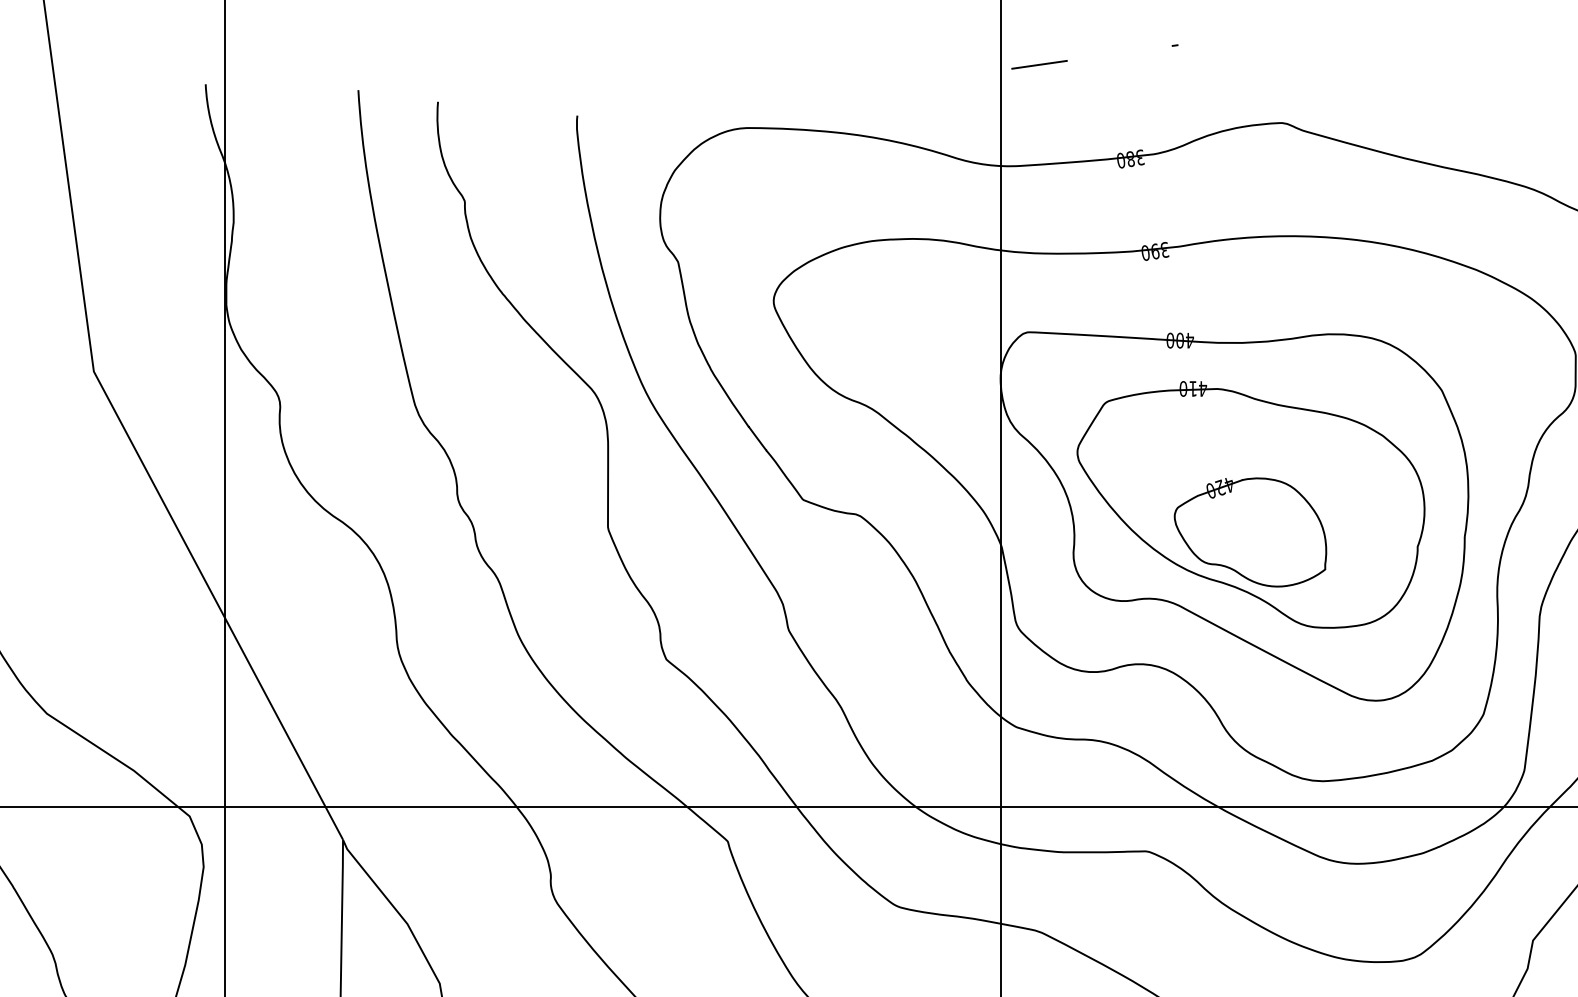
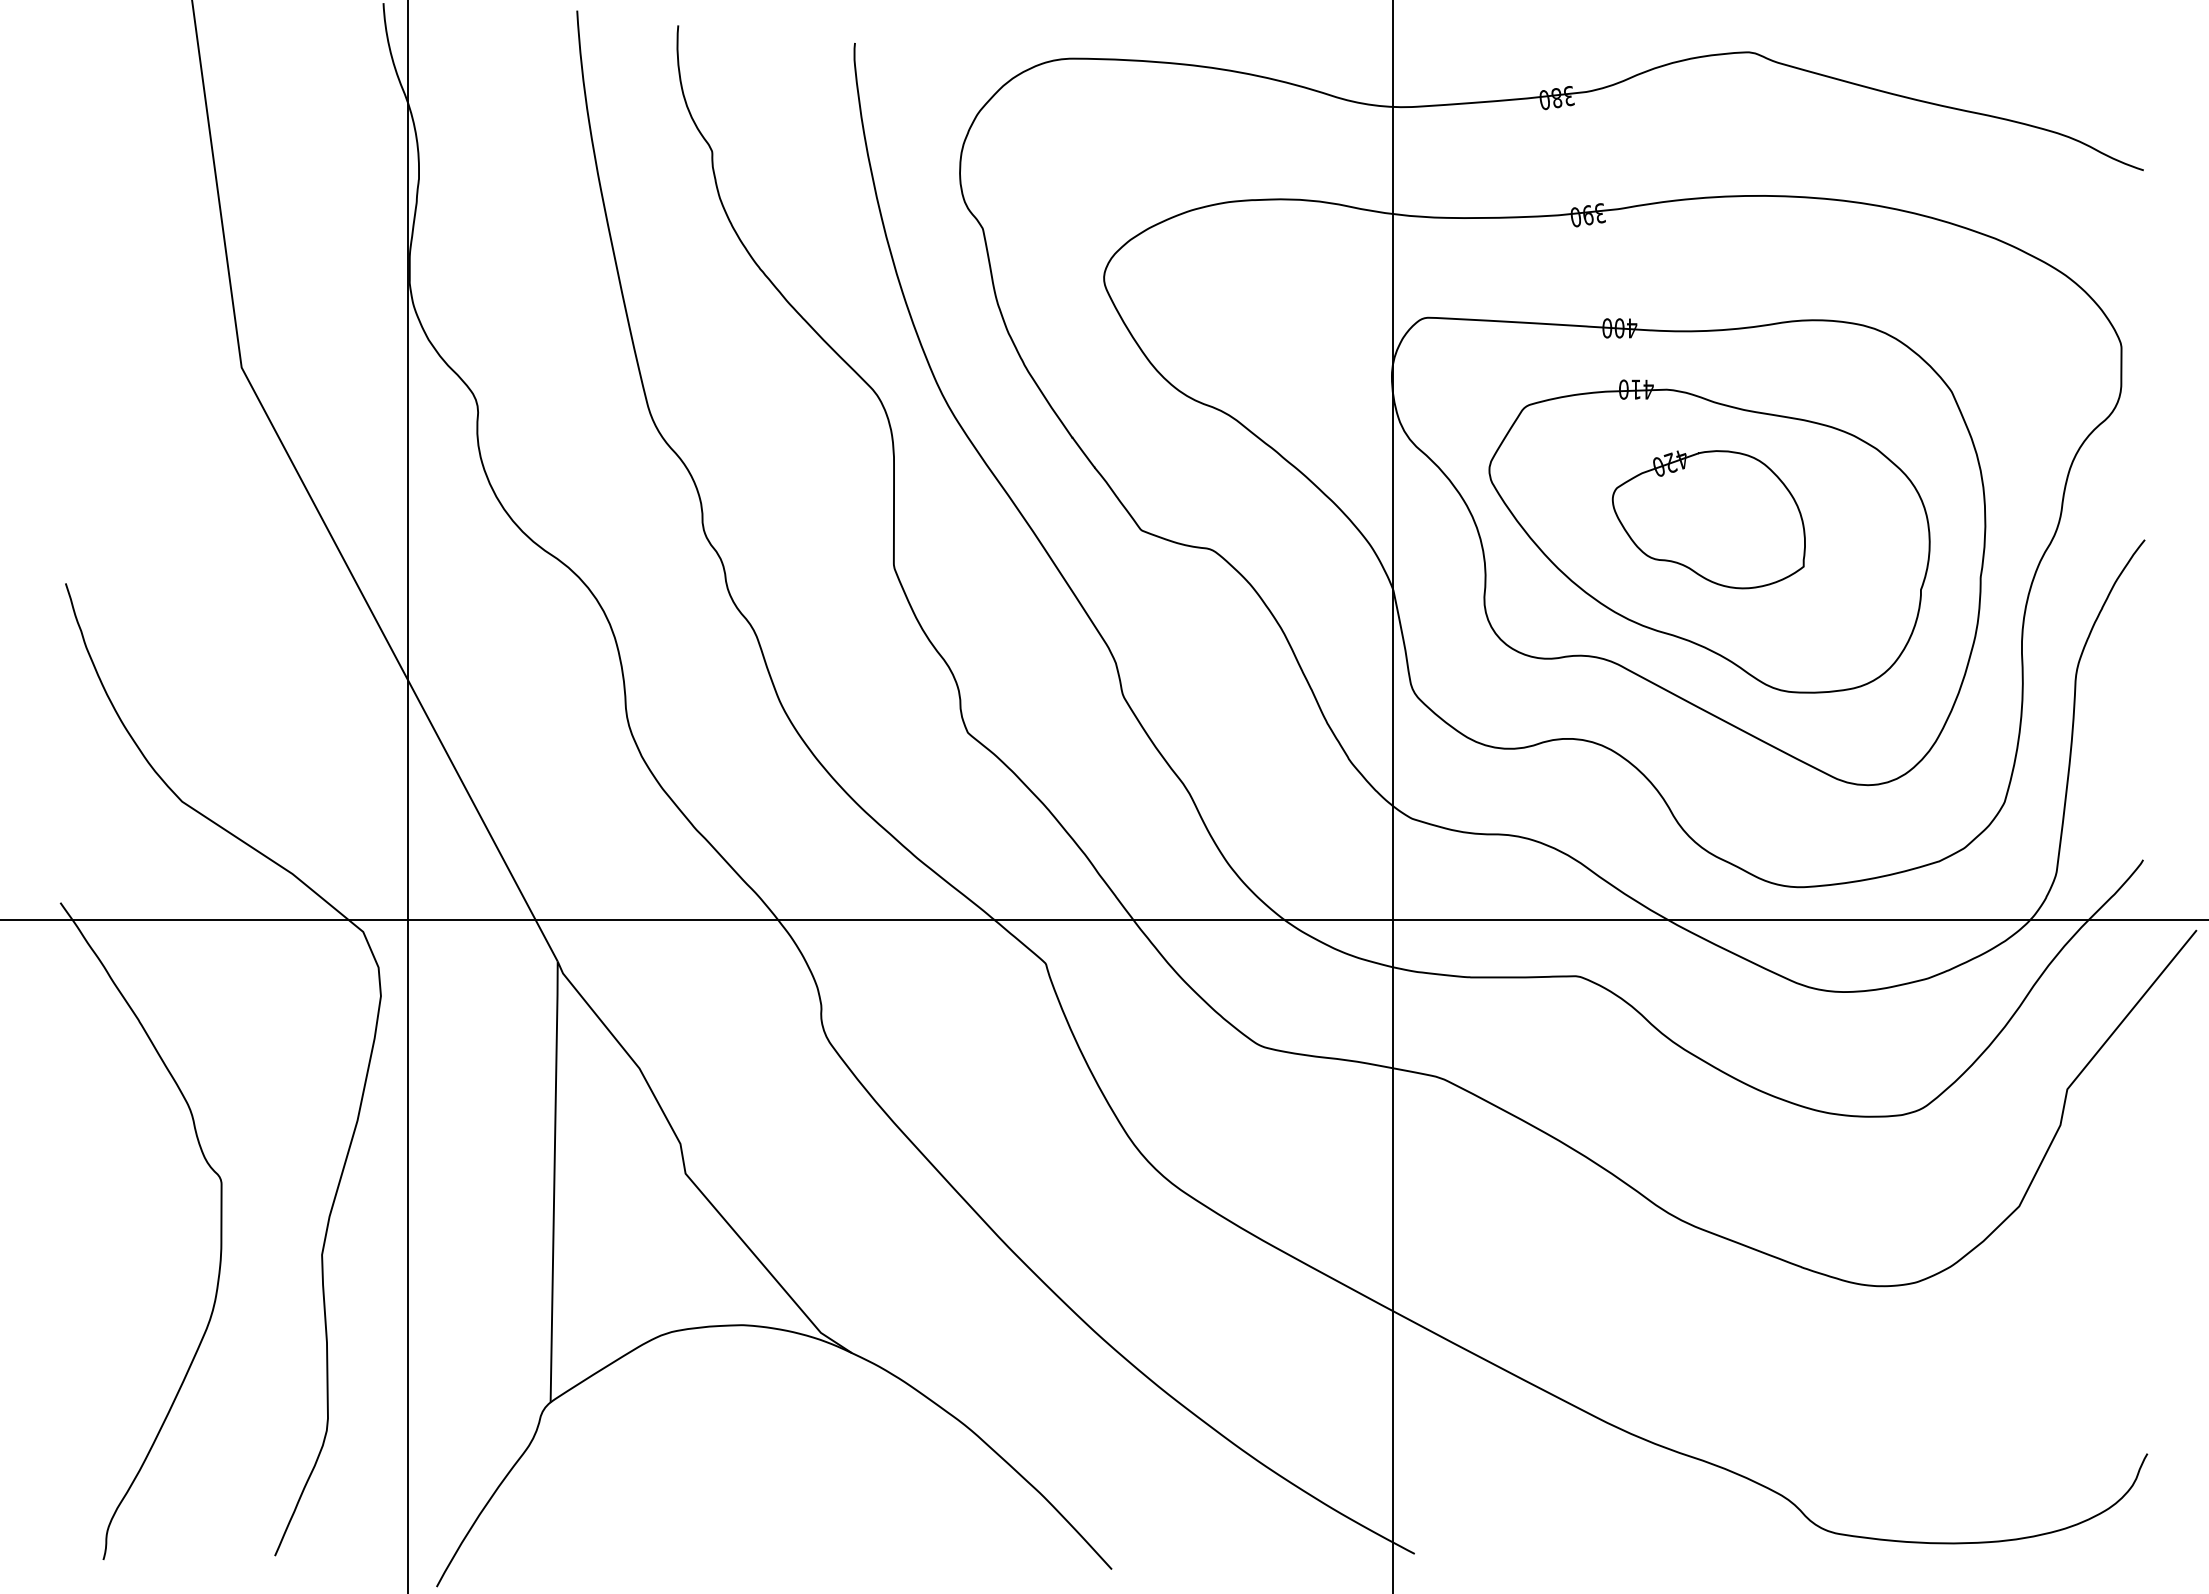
part: (1250, 532) -> (1708, 519), moved

